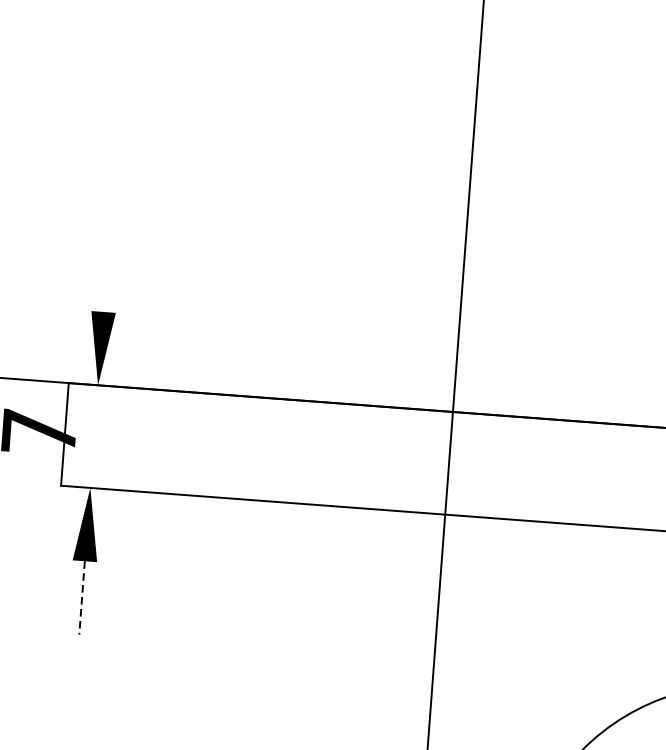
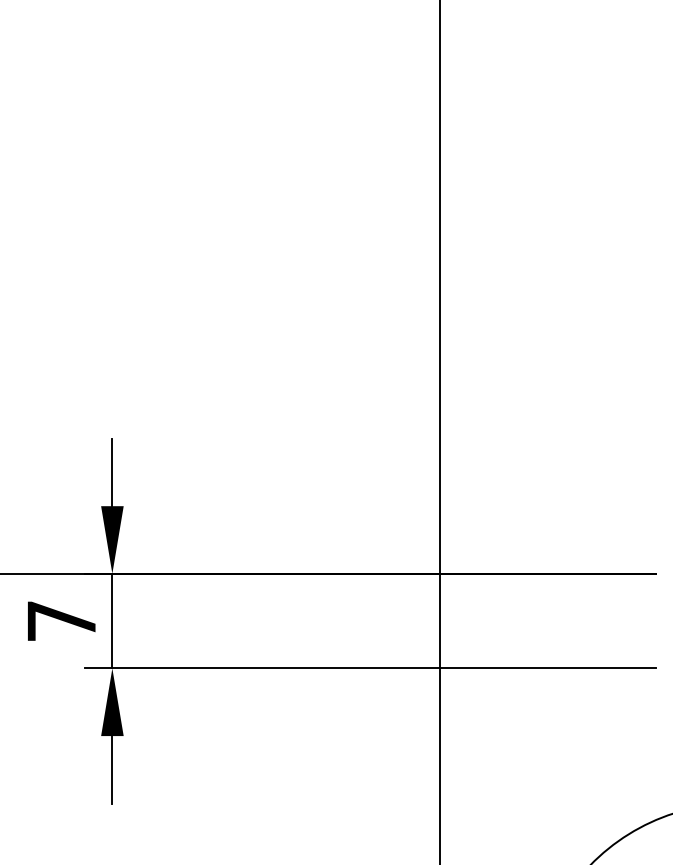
line: (106, 275) -> (112, 472), added
line: (65, 433) -> (112, 620), moved
line: (82, 597) -> (112, 769), dashed -> solid

